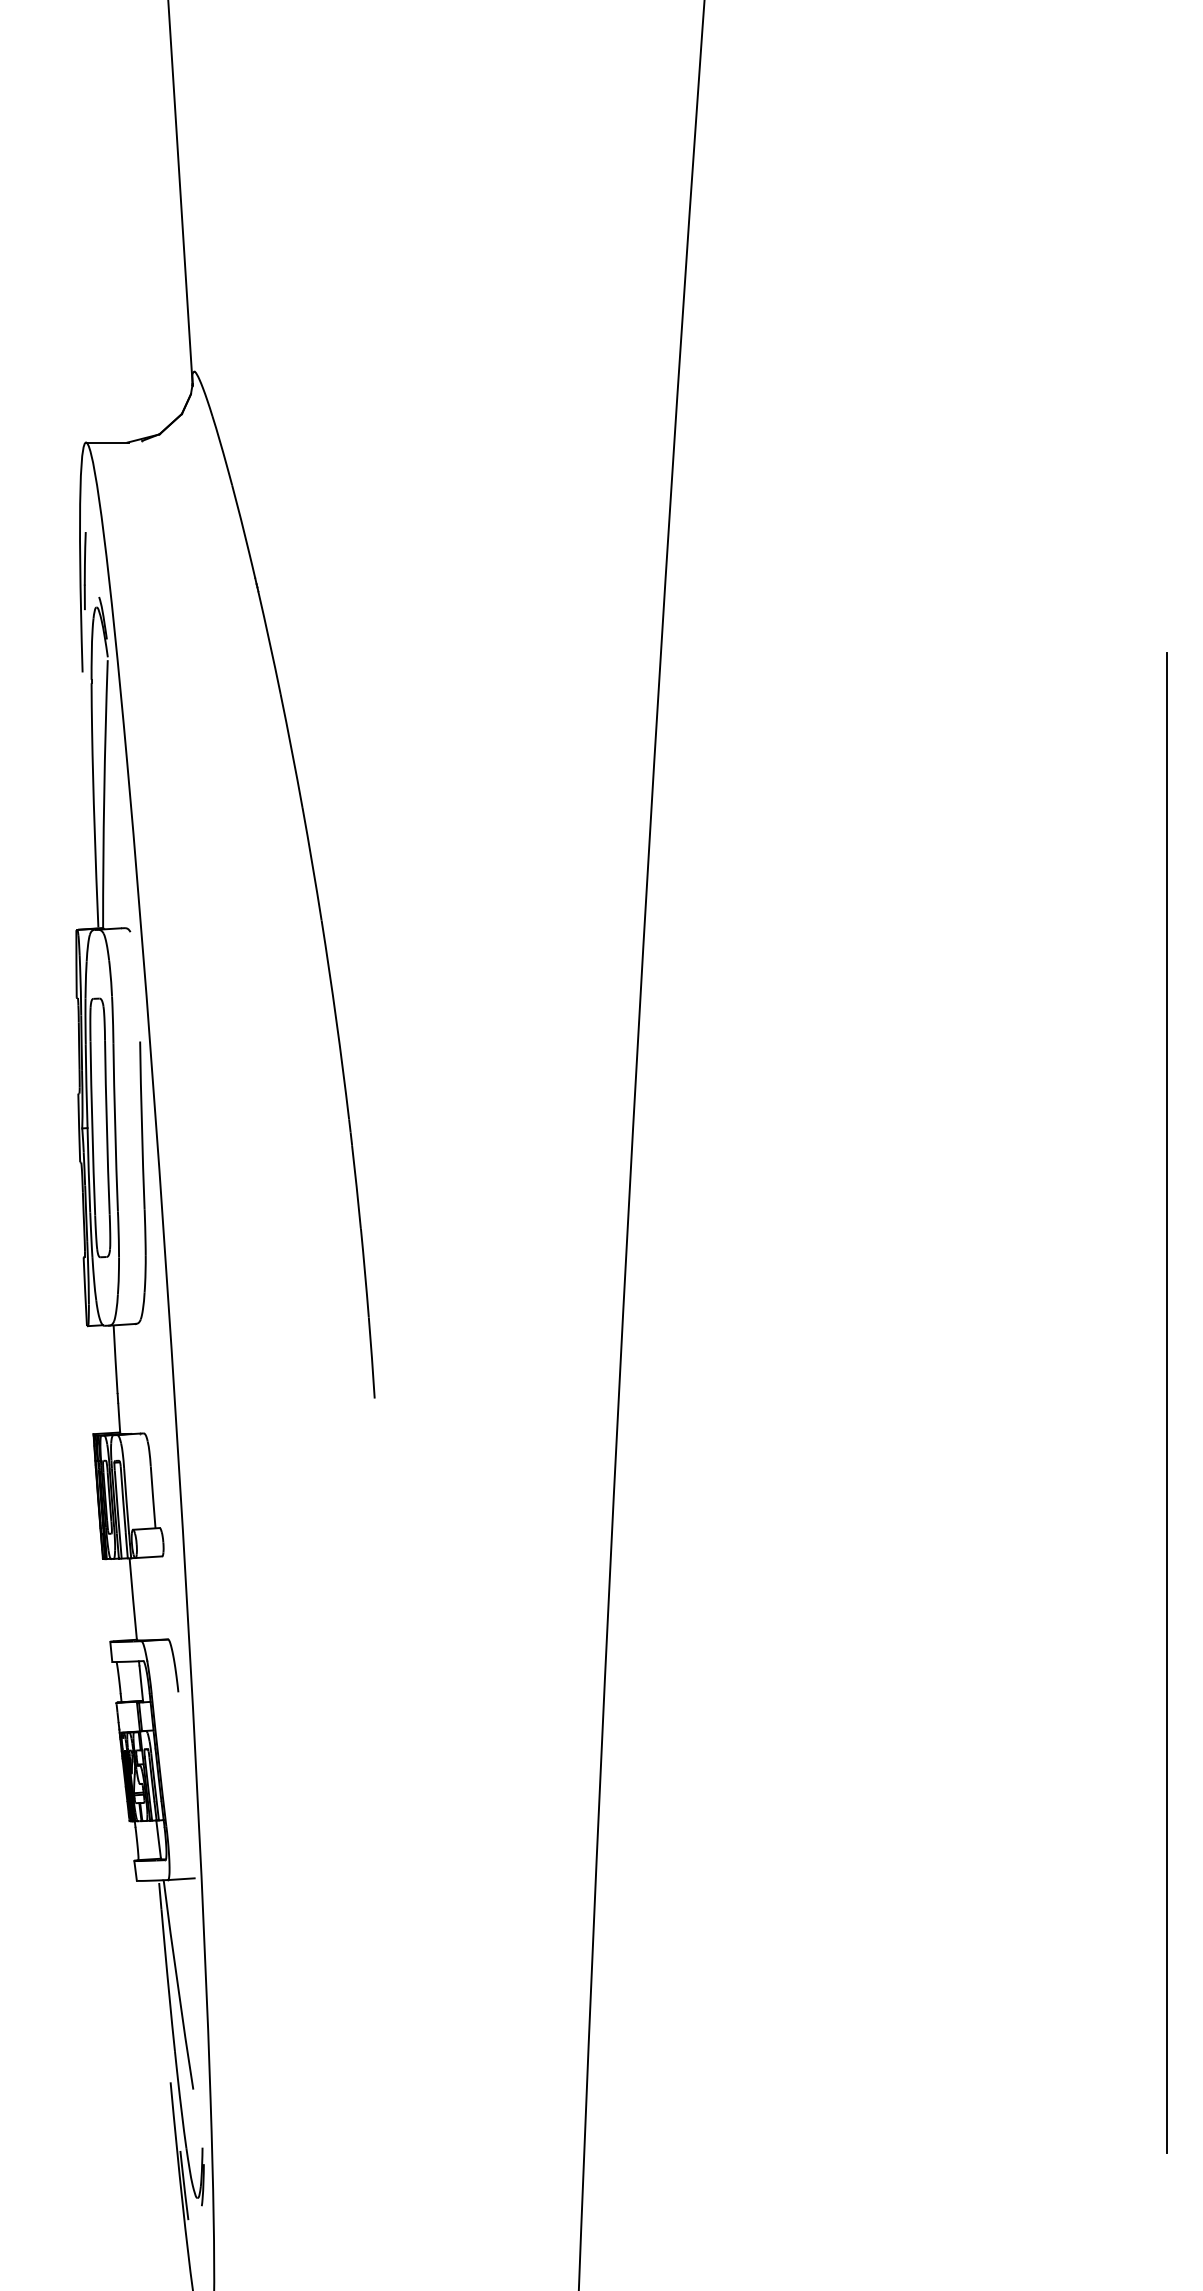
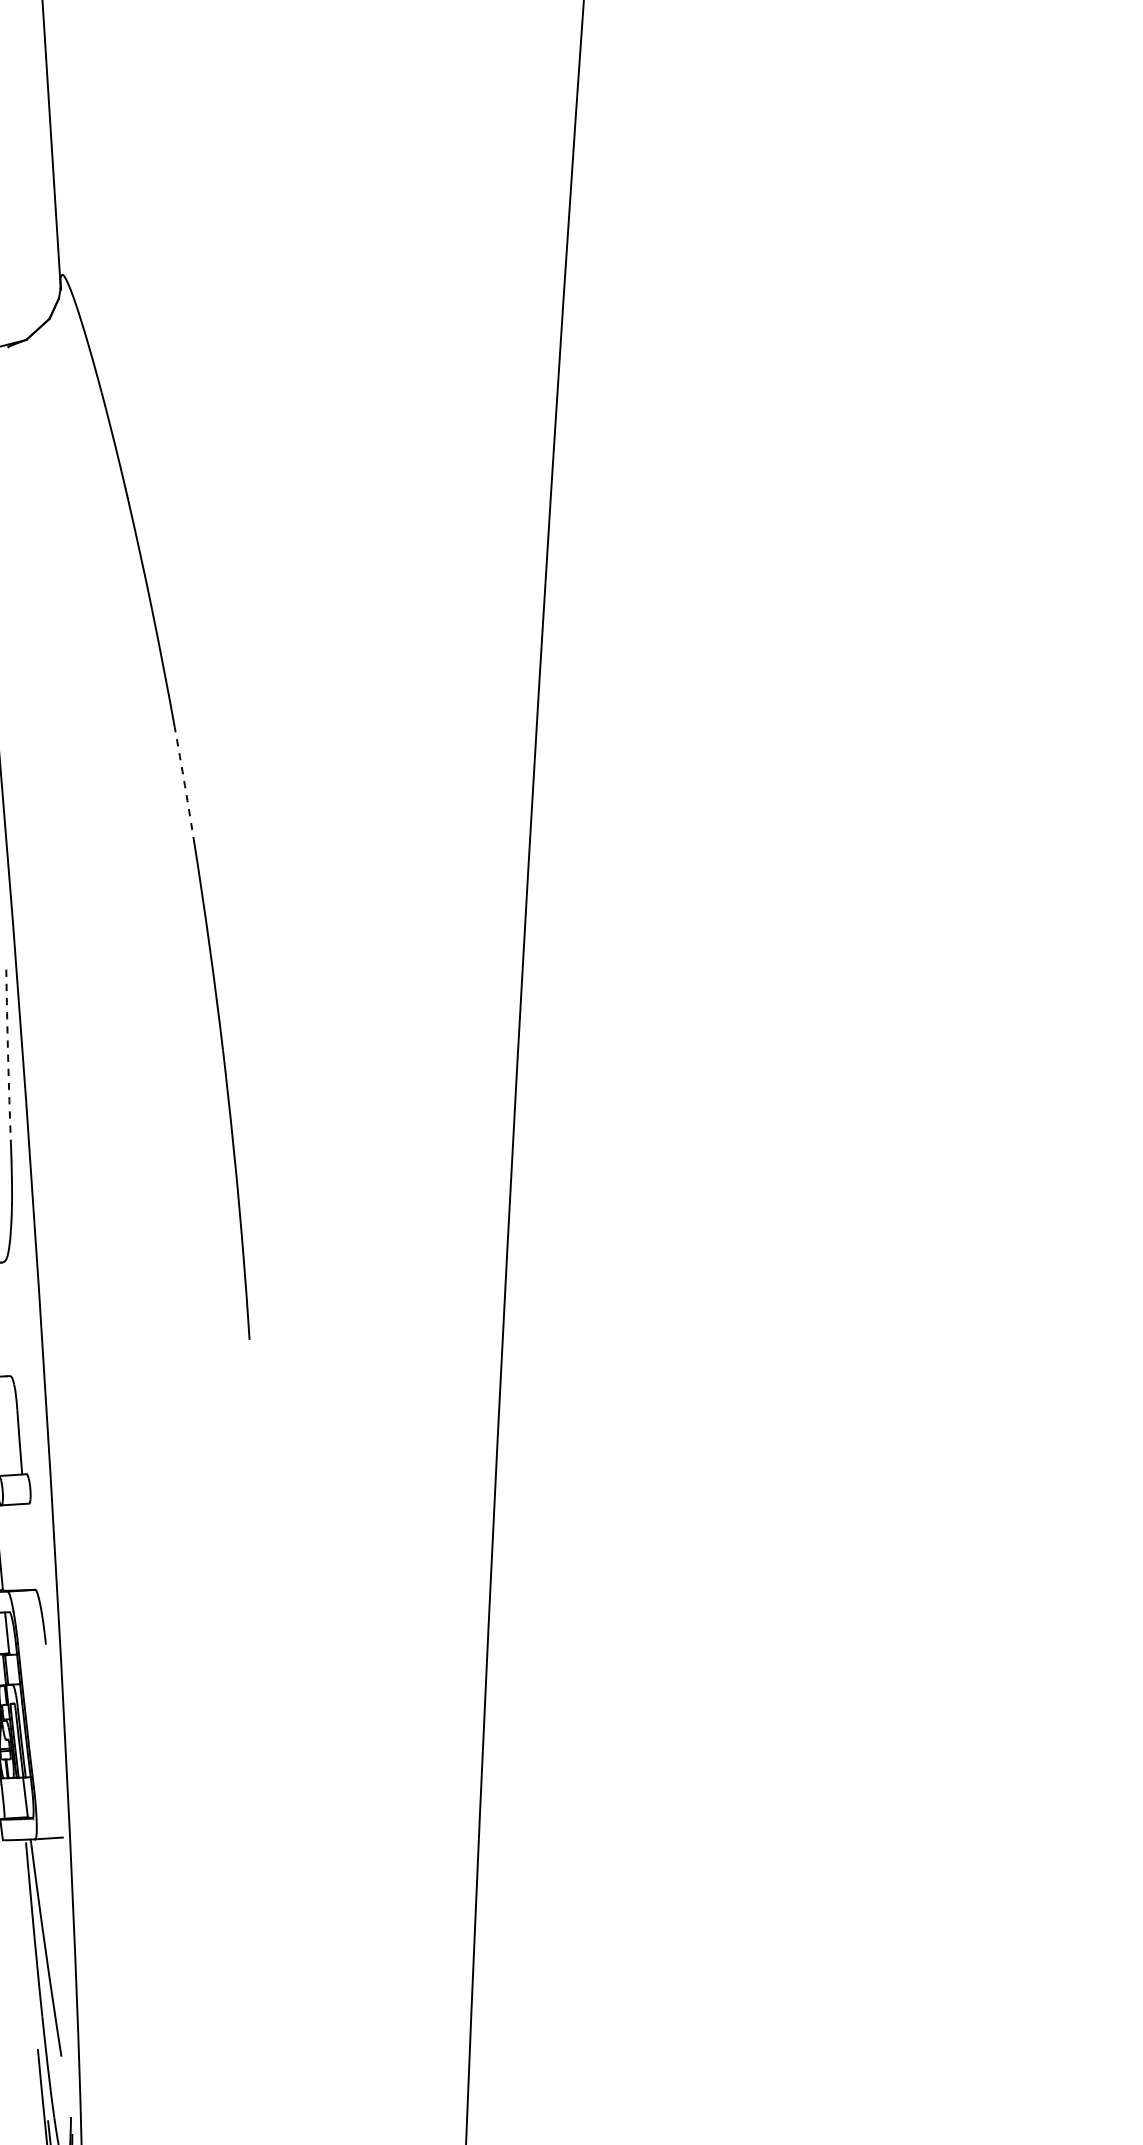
arc: (312, 864) -> (185, 786), solid -> dashed
arc: (141, 1125) -> (7, 1056), solid -> dashed
line: (1166, 1402) -> (1070, 1344), removed

